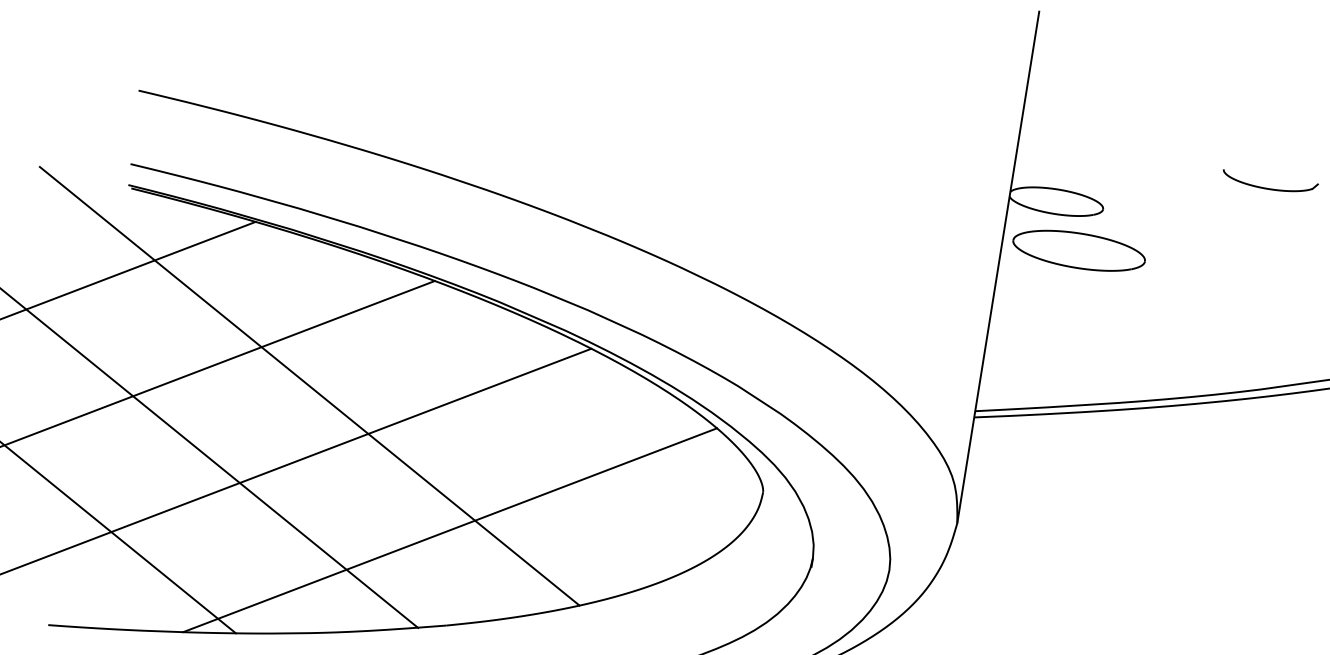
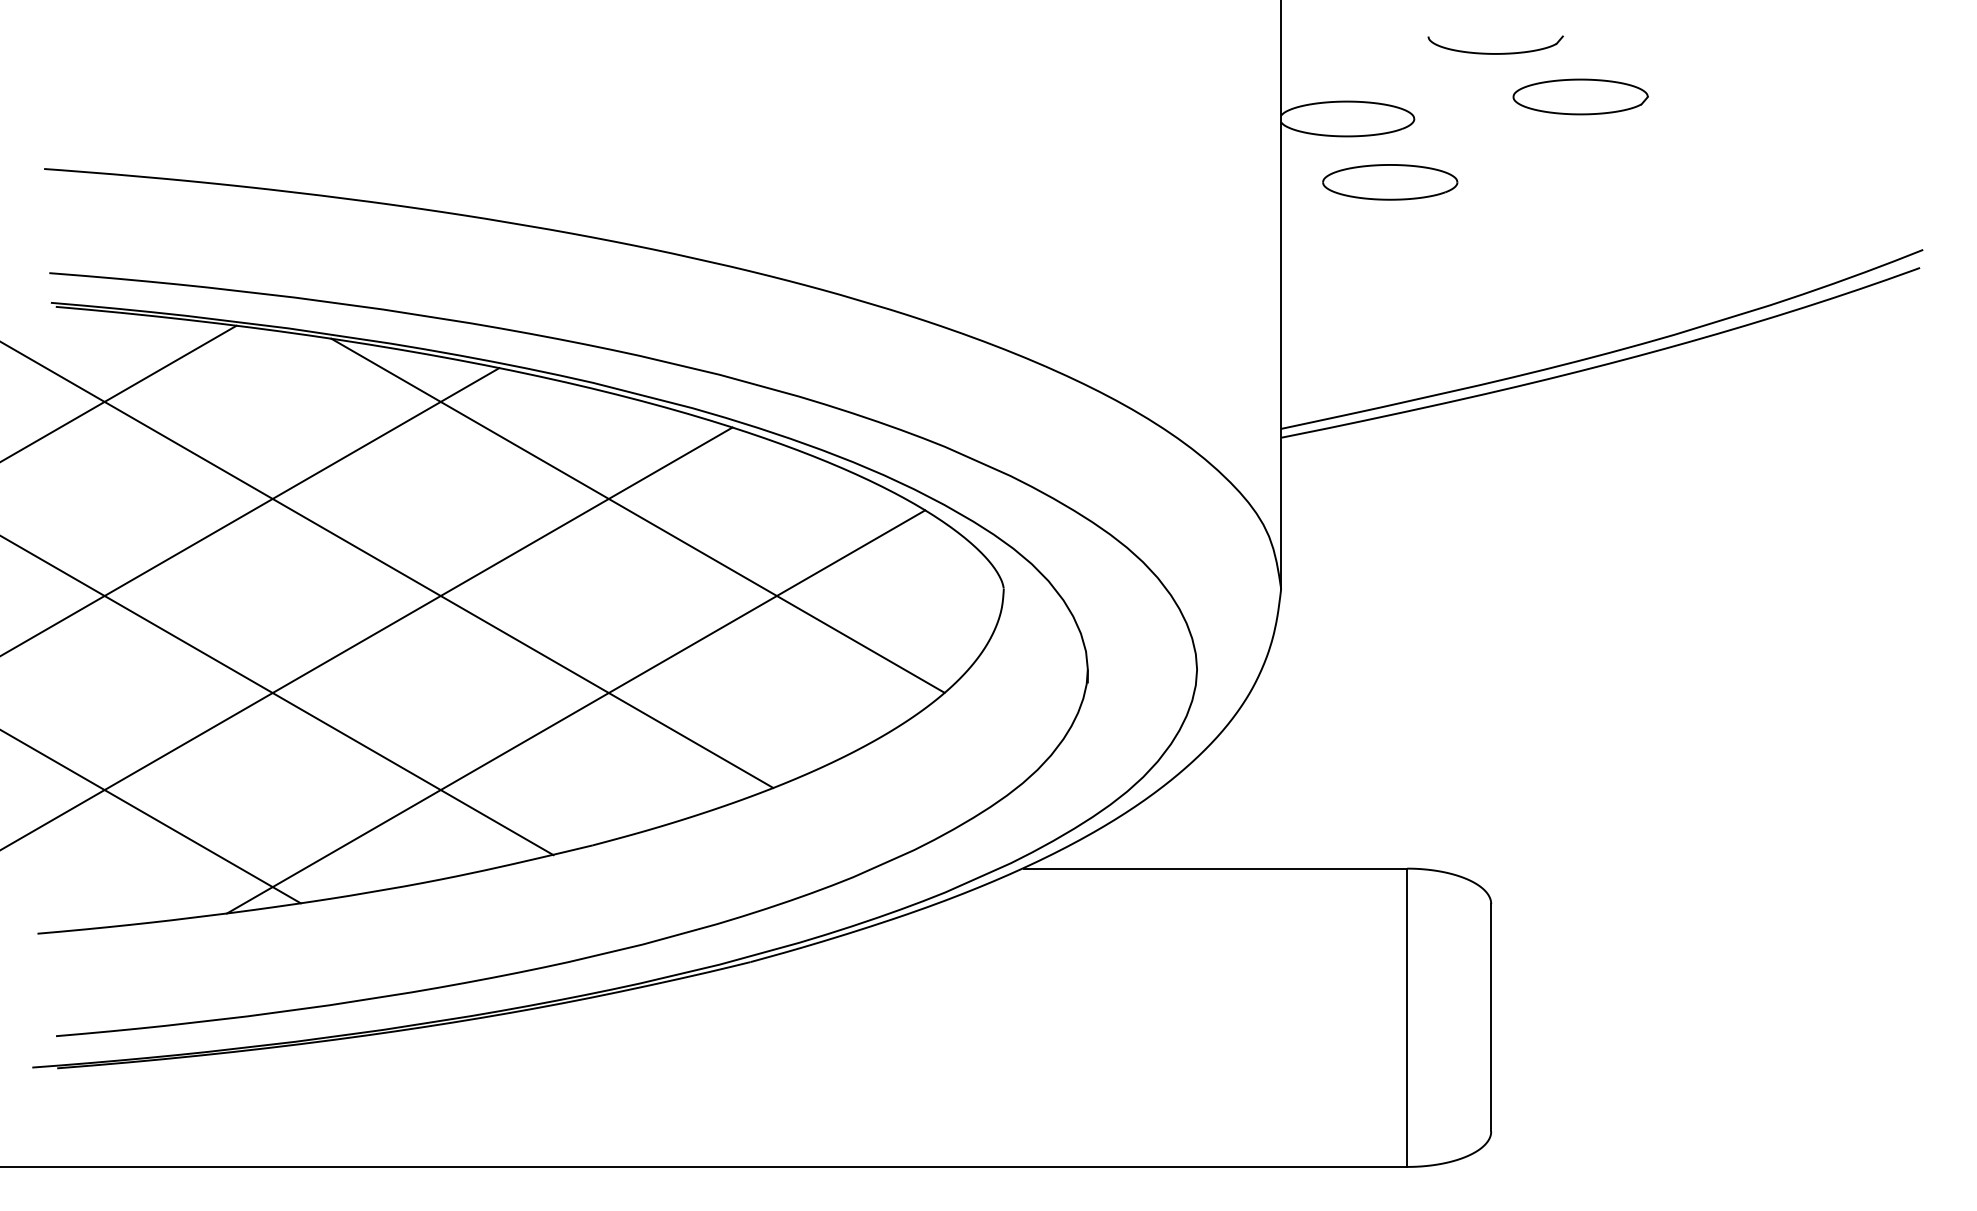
part: (1268, 188) -> (1495, 53), moved
part: (1222, 212) -> (1580, 96), added
part: (1079, 251) -> (1390, 182), size x0.71
line: (515, 399) -> (637, 515), added

